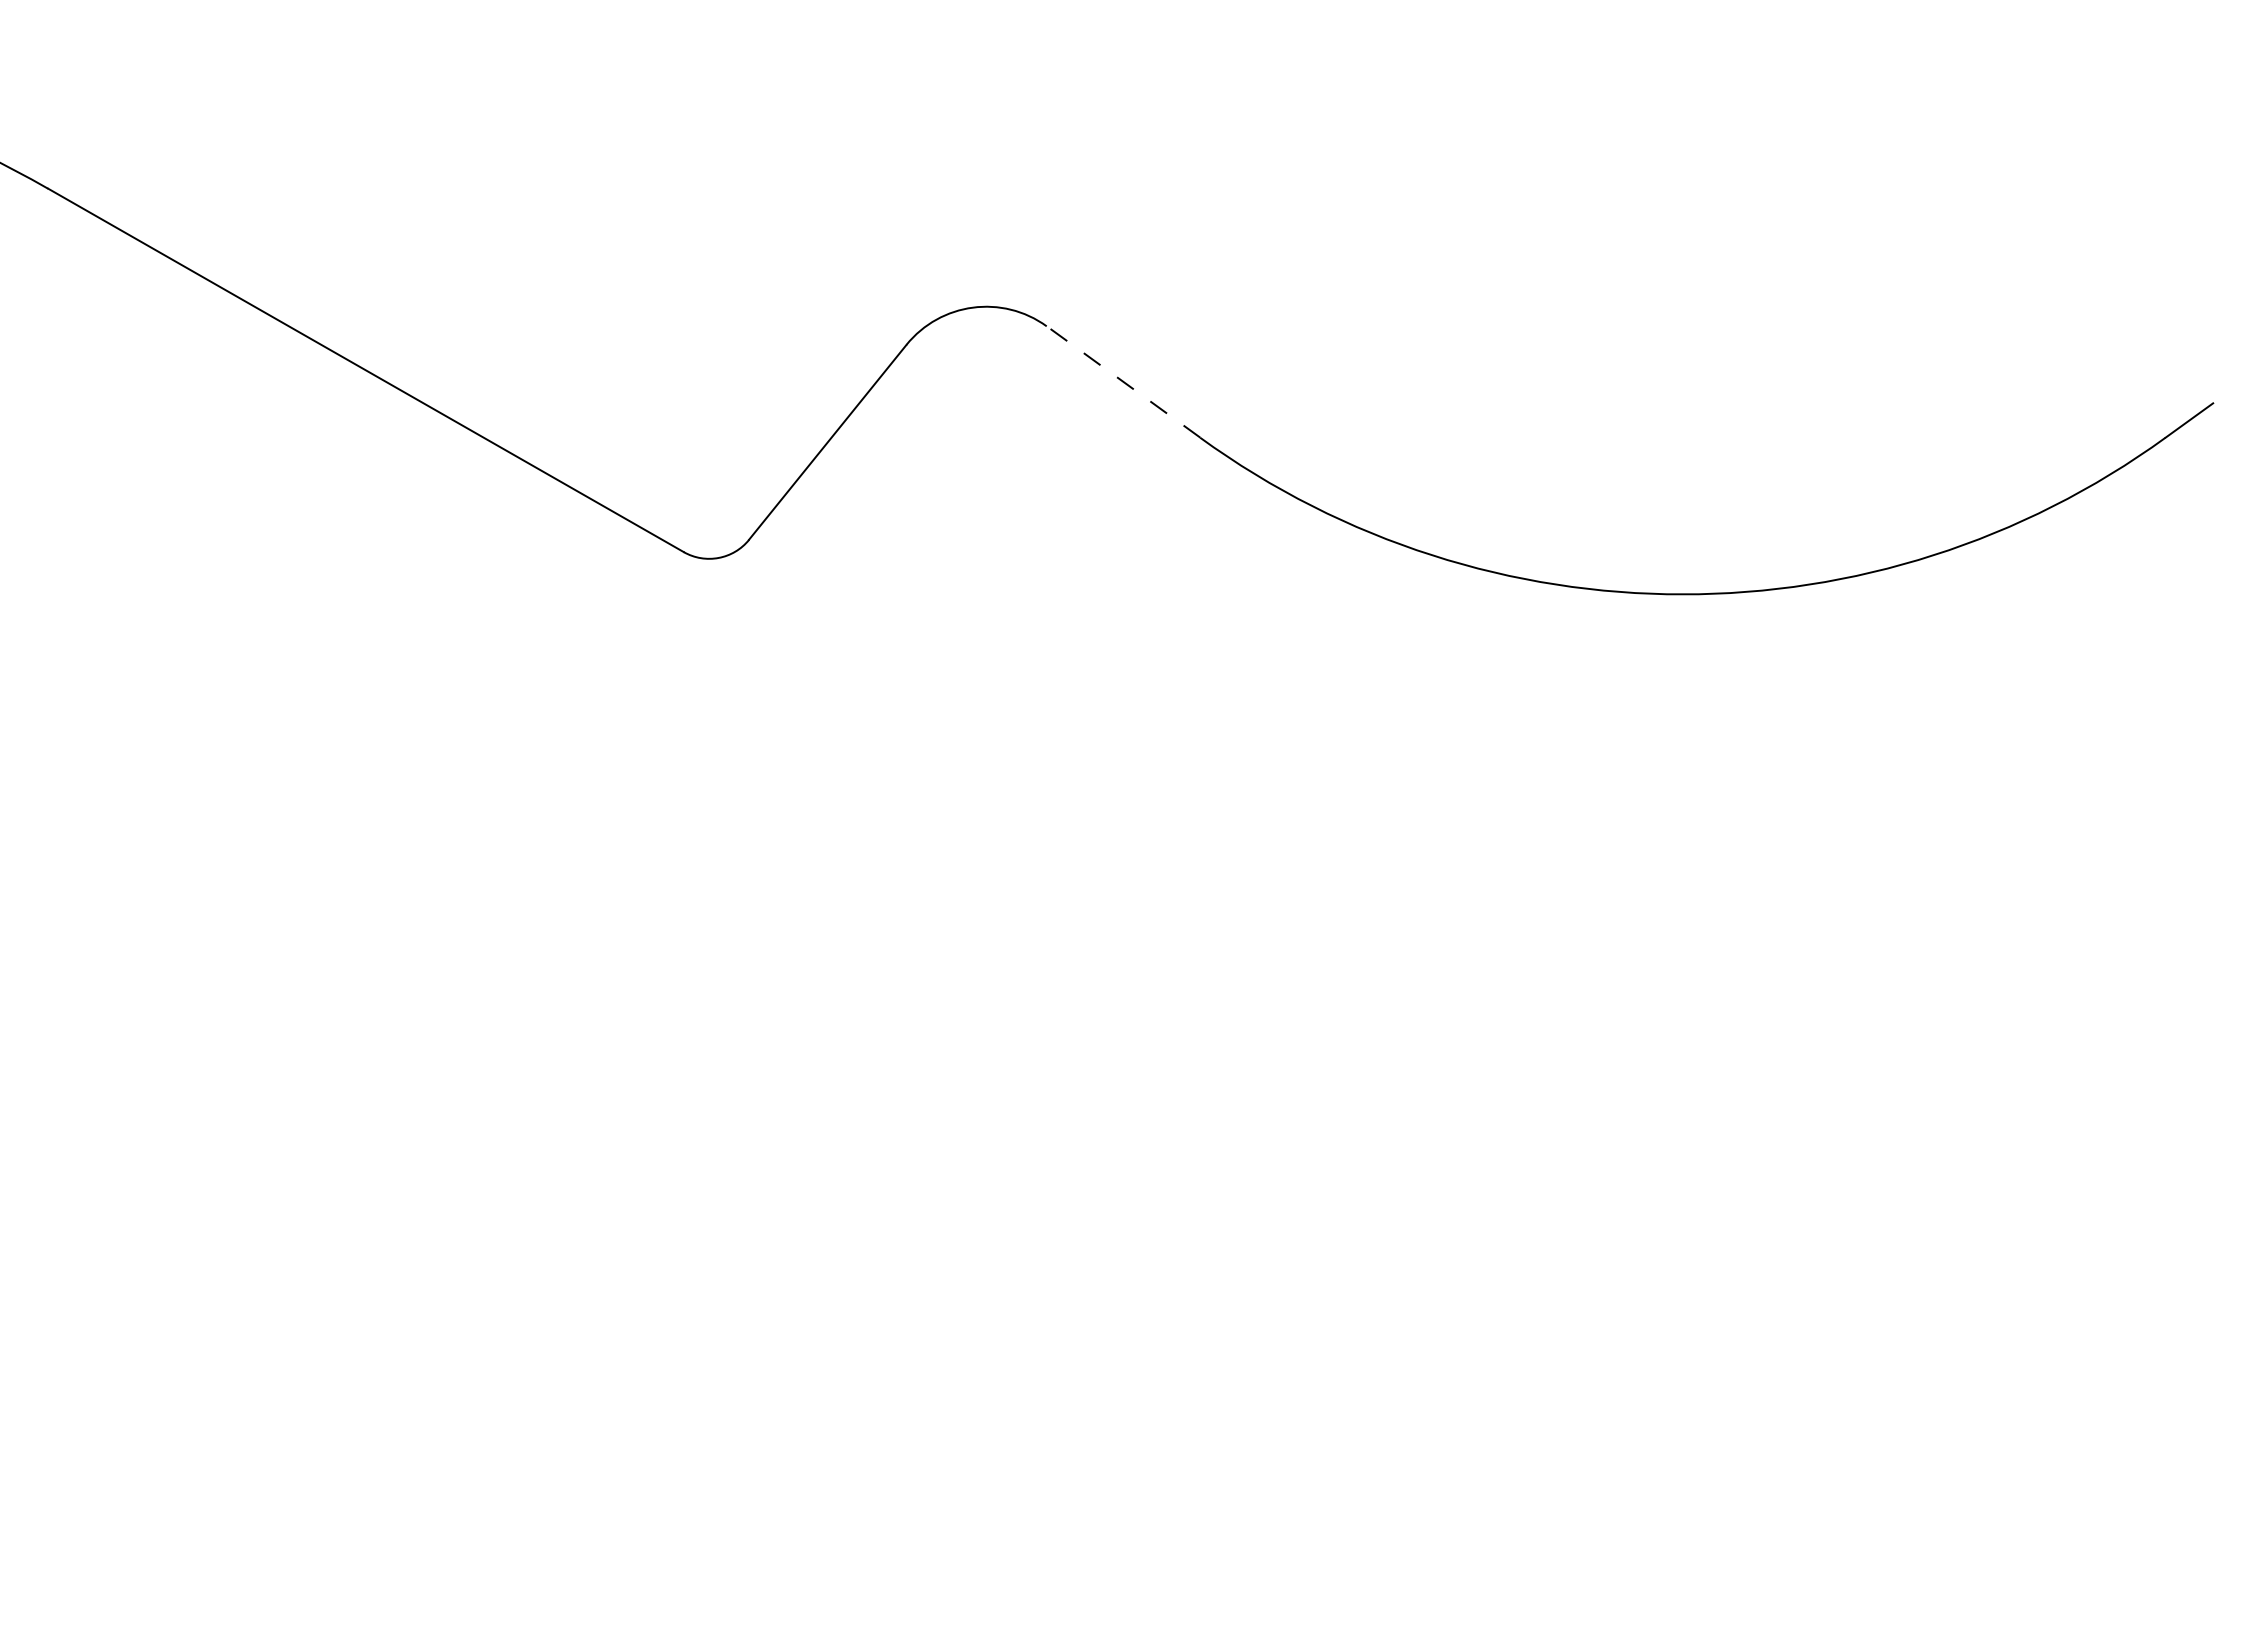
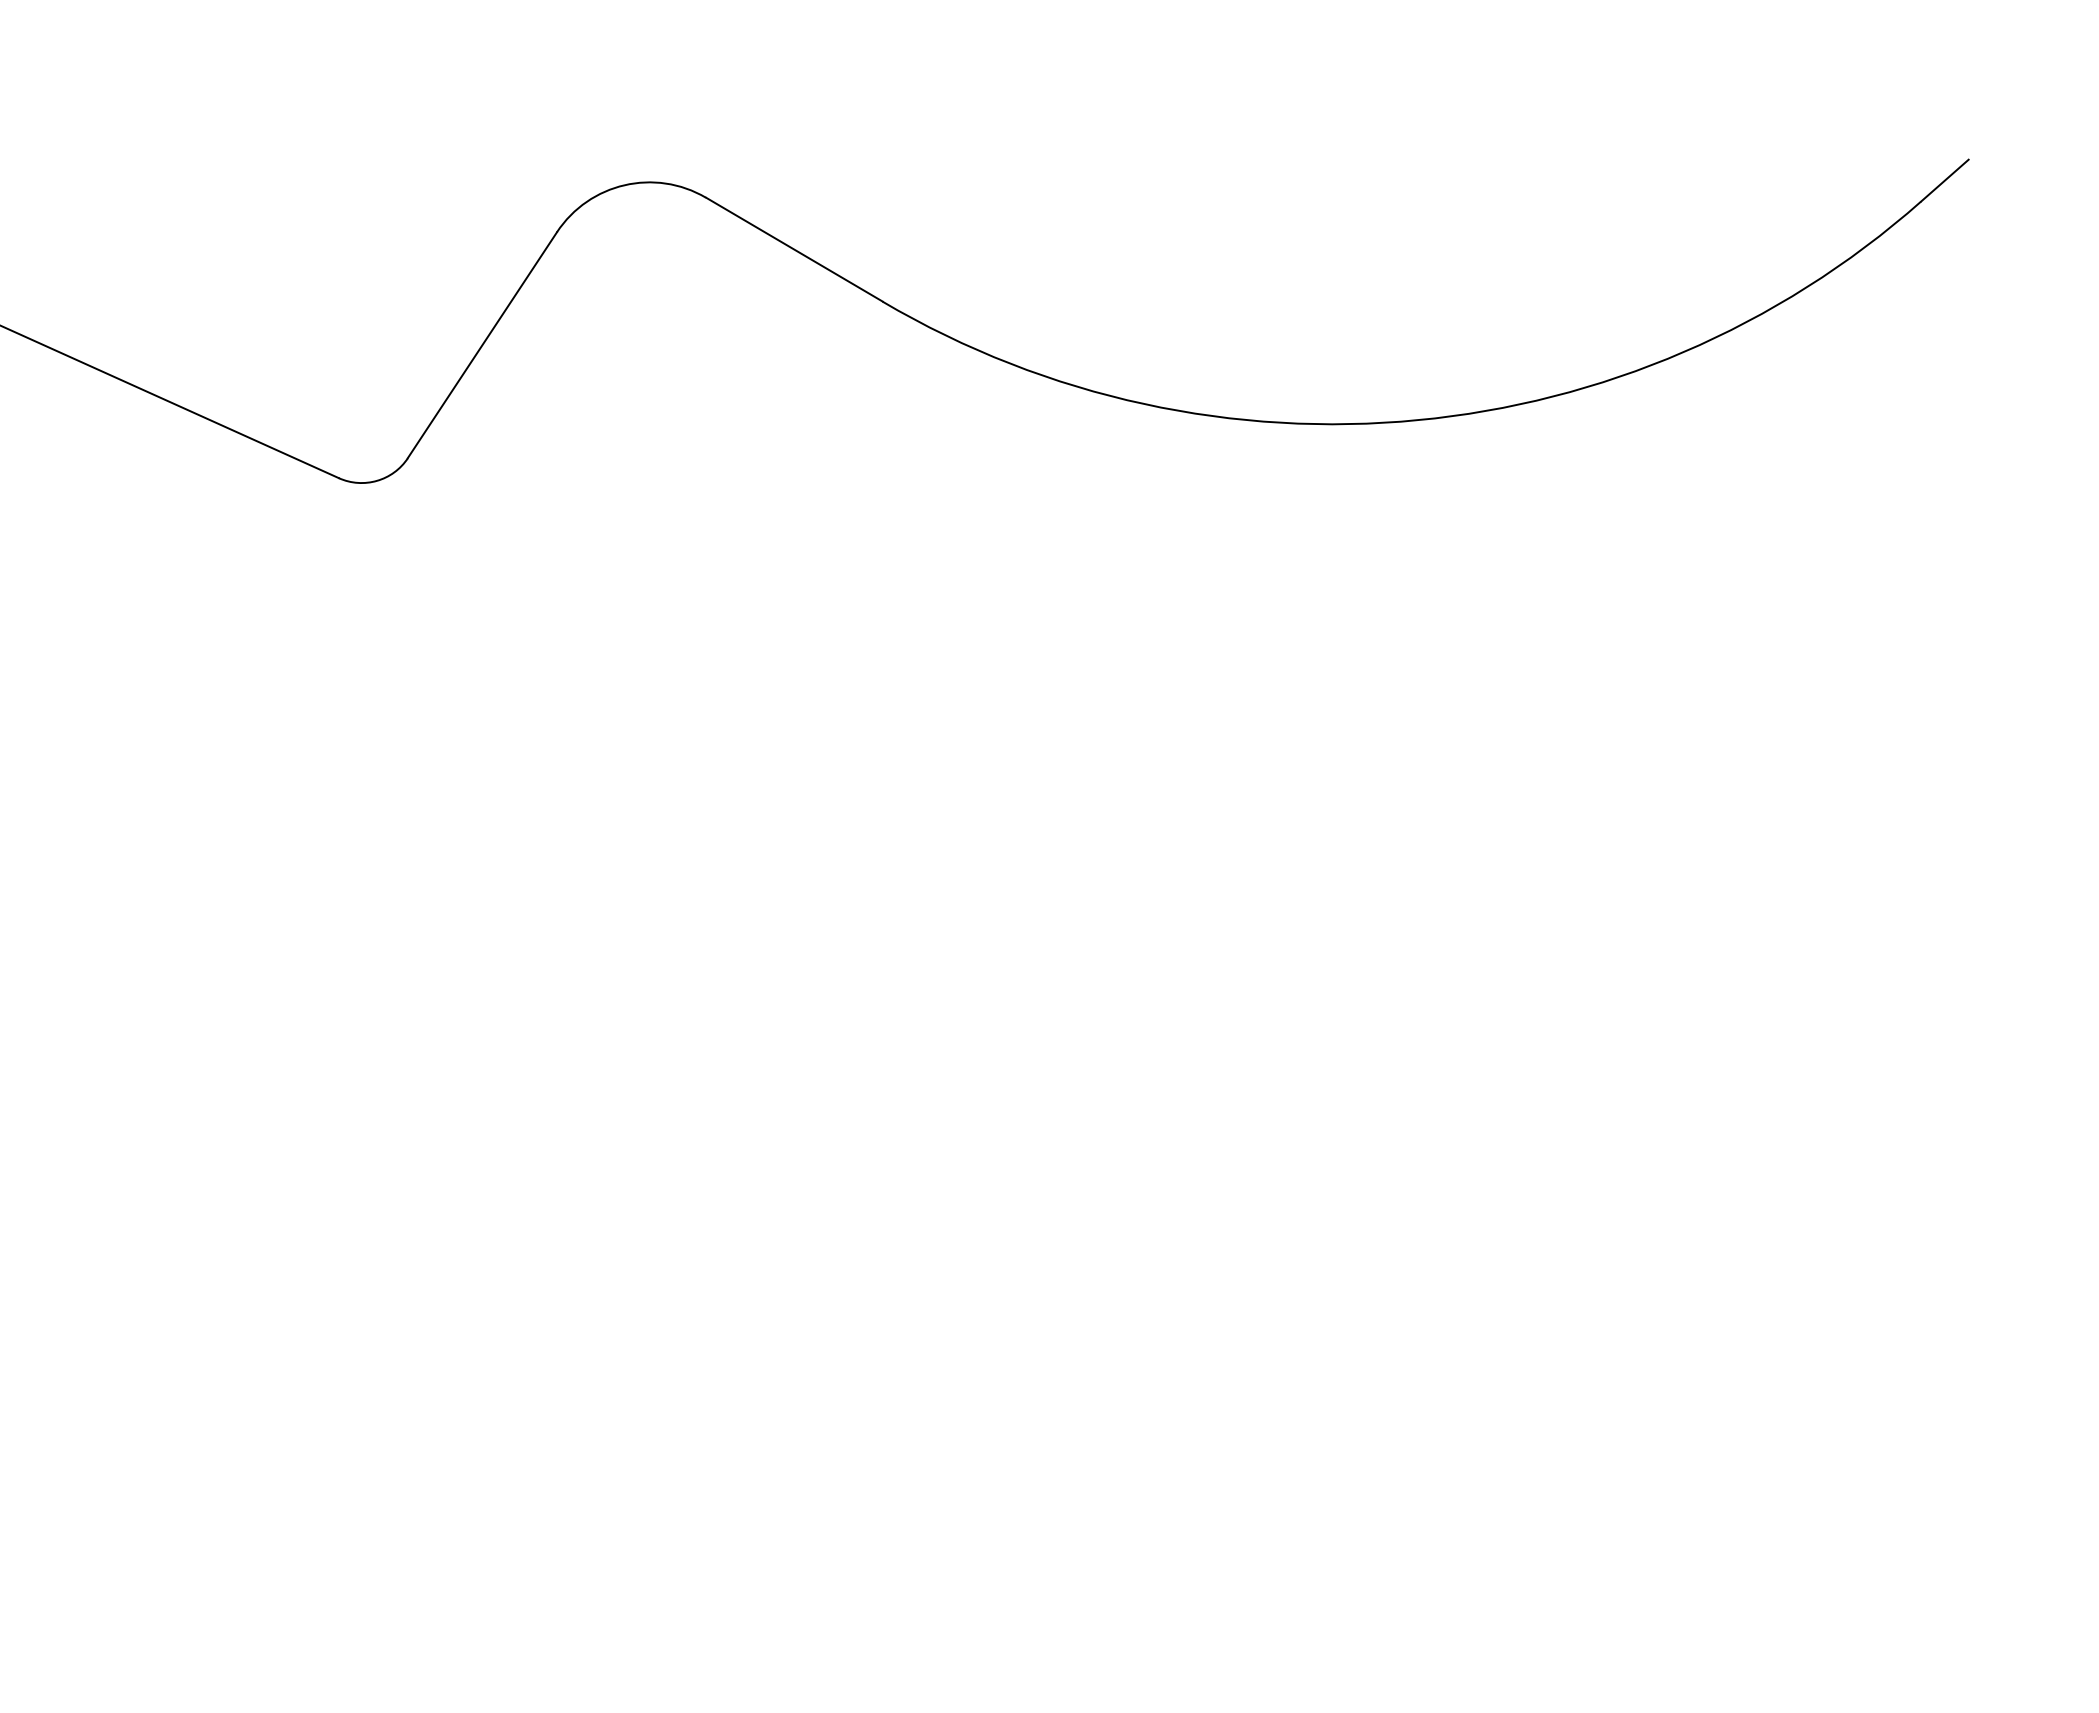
line: (1123, 381) -> (794, 249), dashed -> solid

